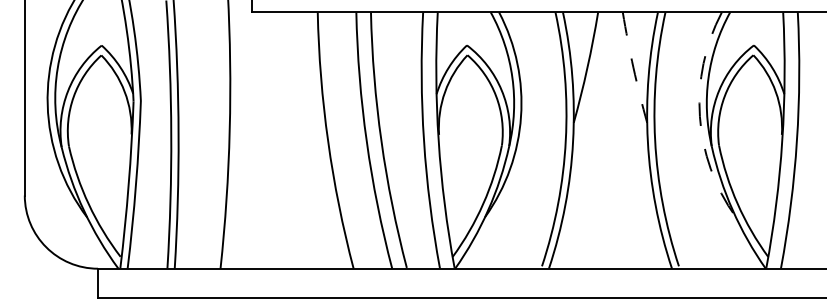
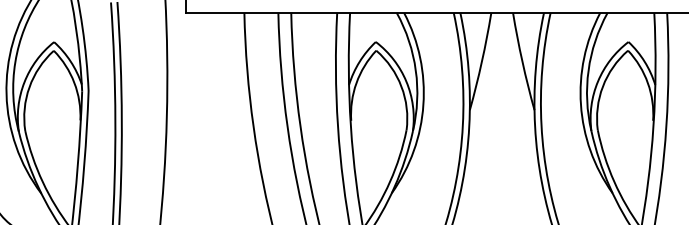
arc: (633, 67) -> (522, 61), dashed -> solid
arc: (699, 116) -> (580, 104), dashed -> solid

